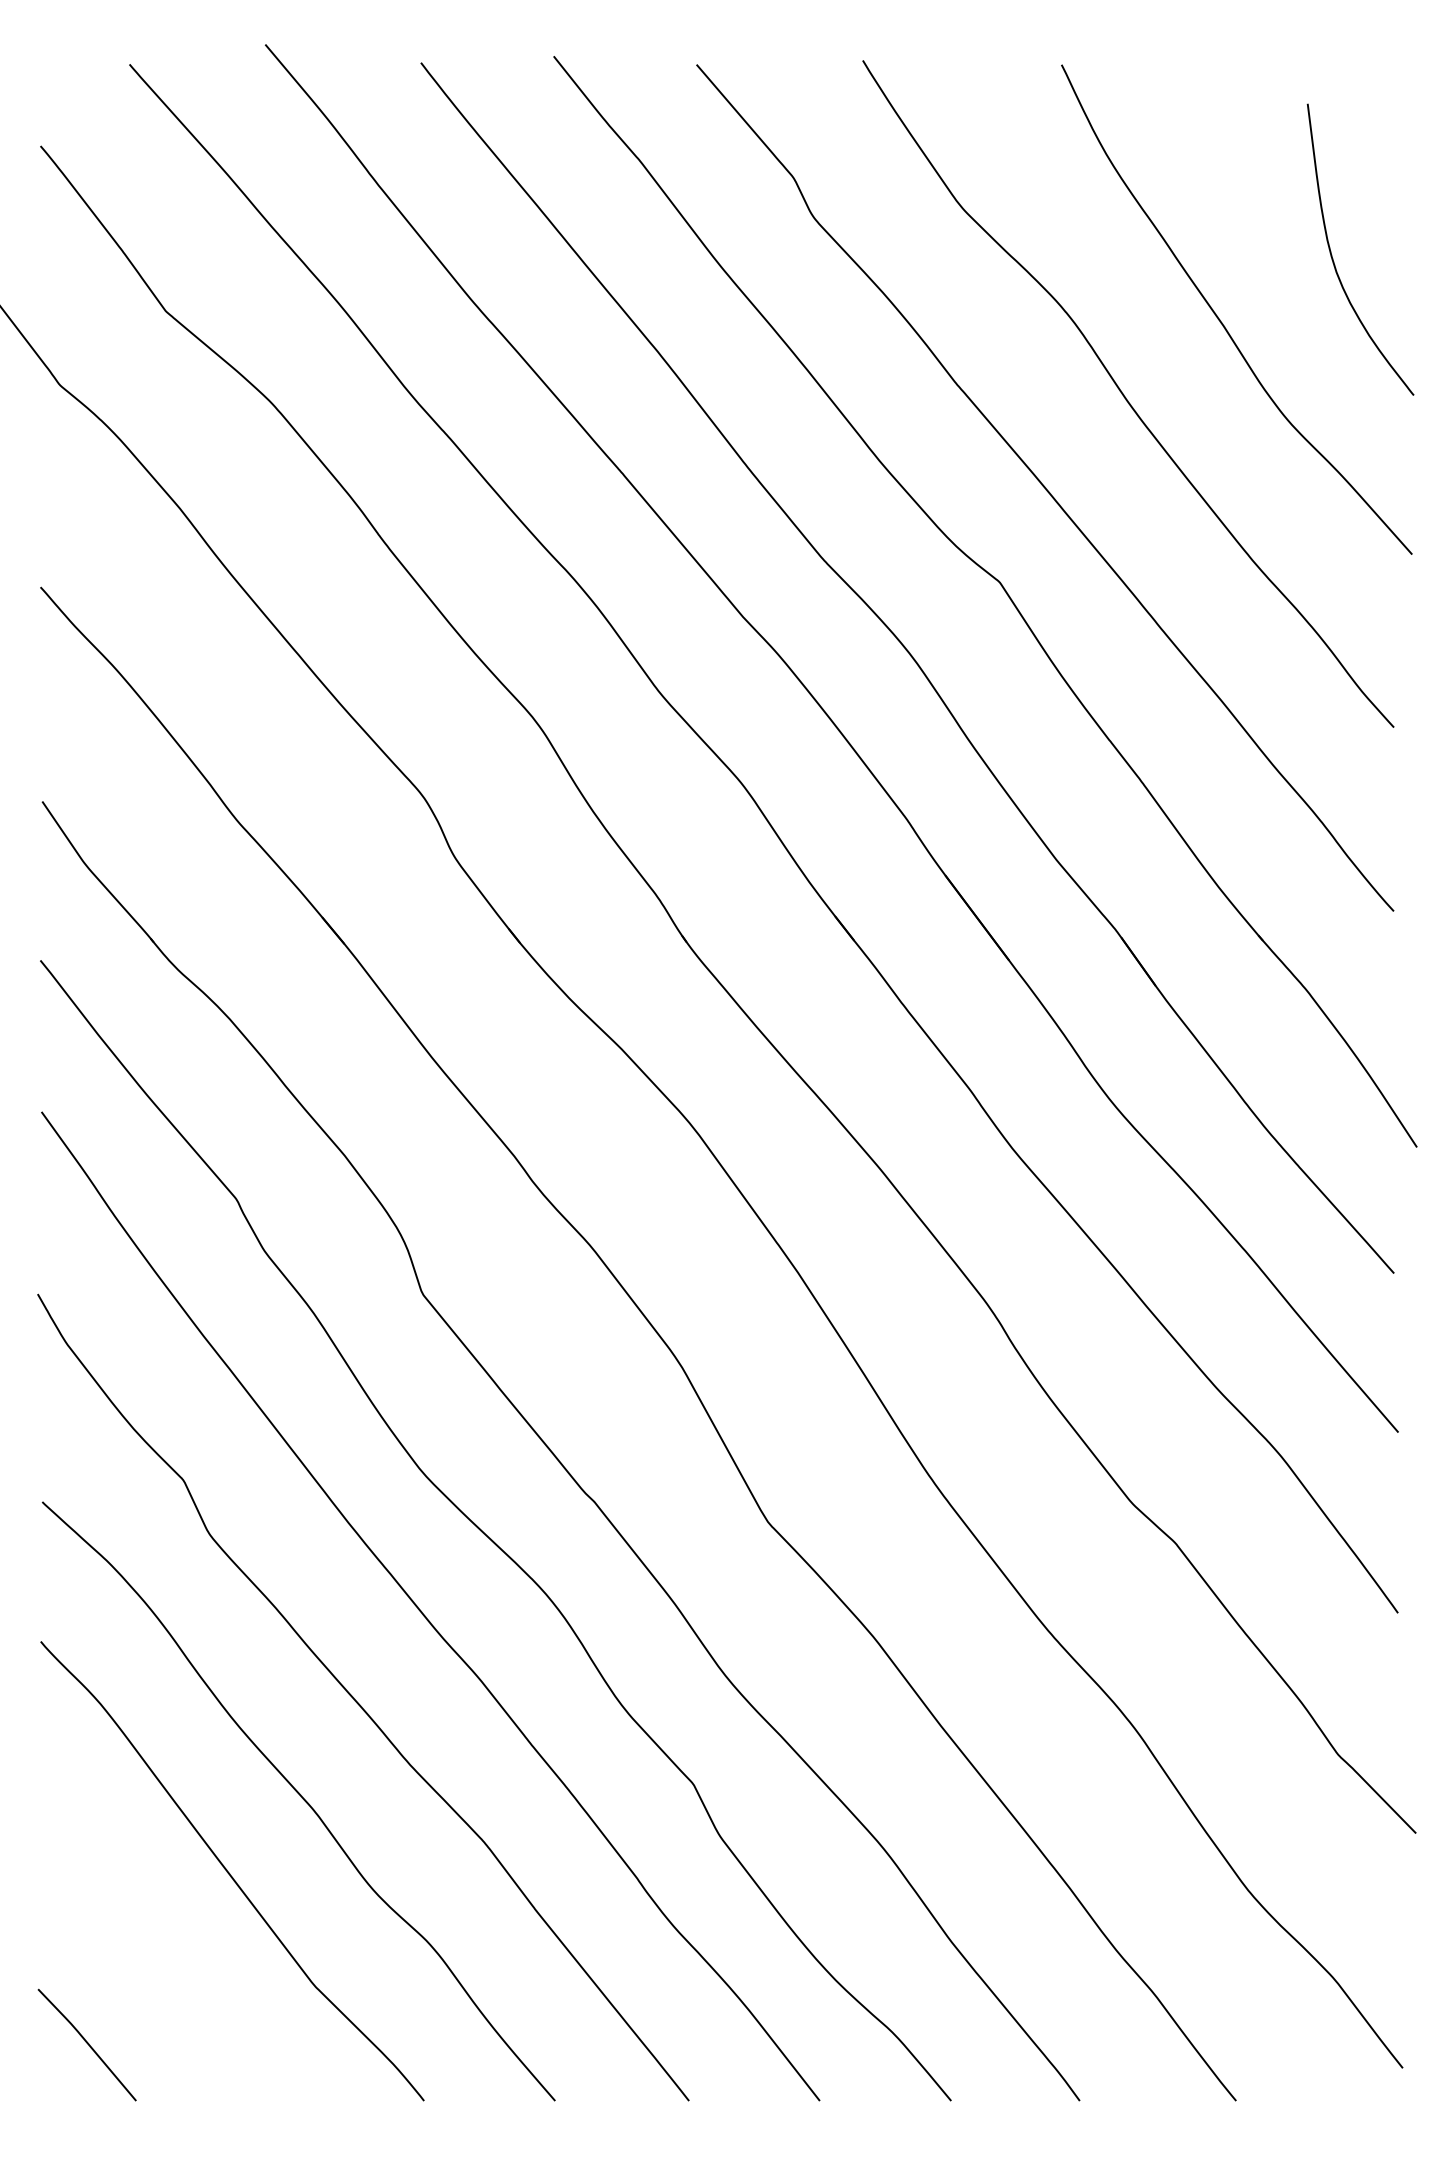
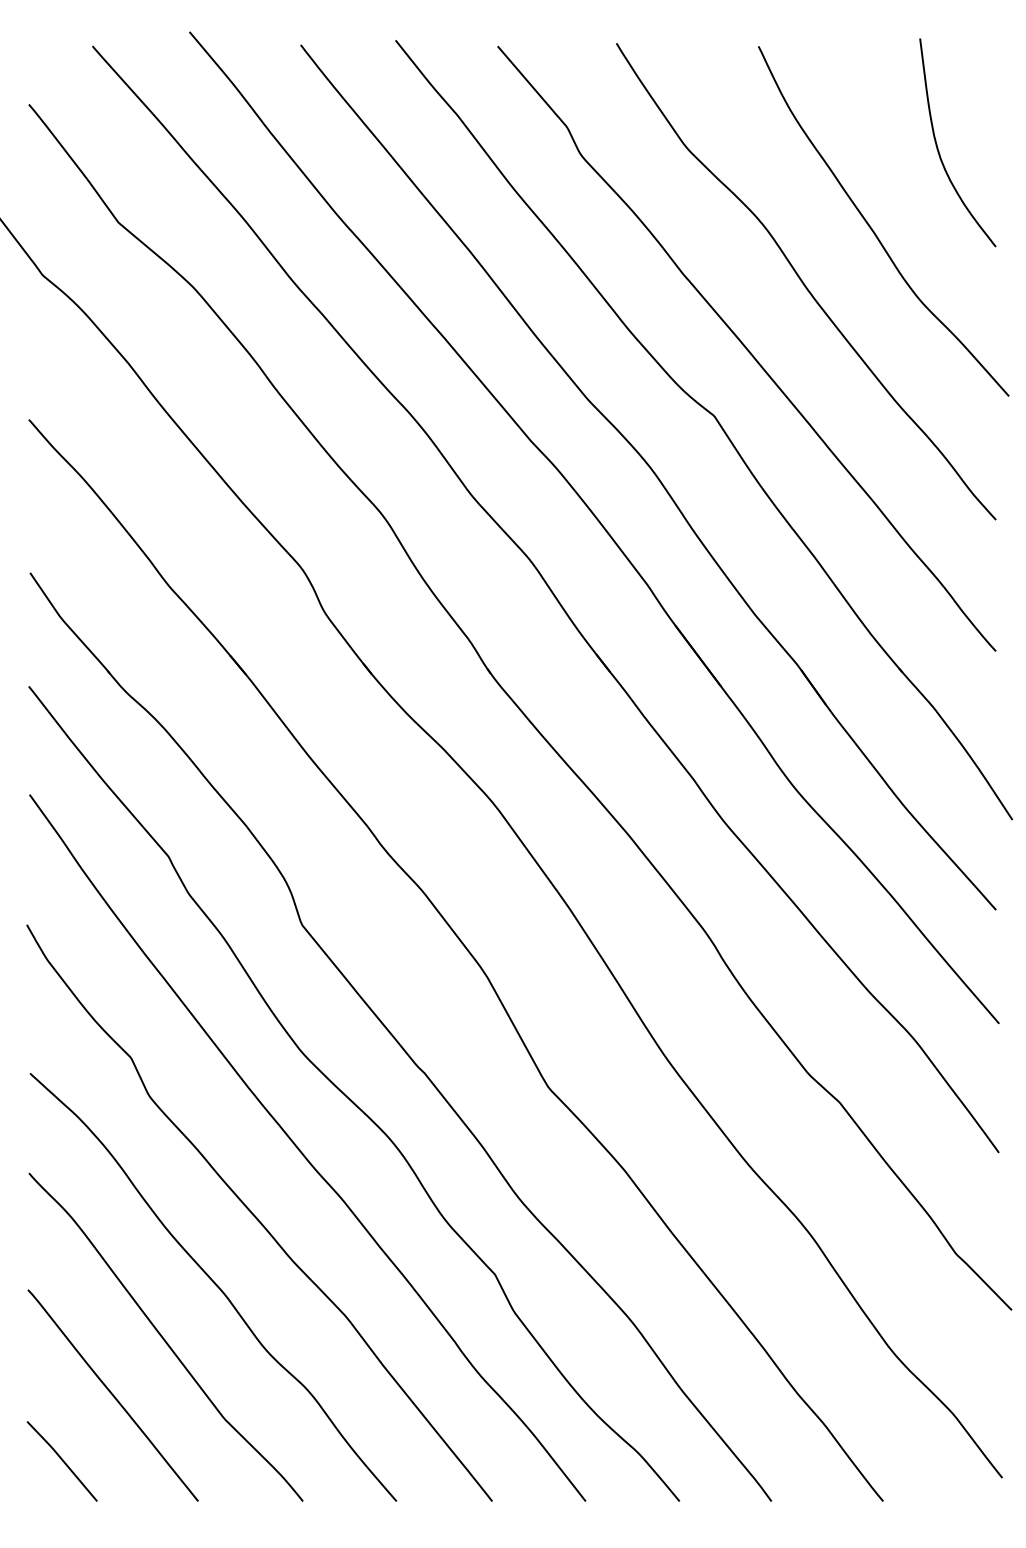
curve: (1333, 258) -> (938, 149), moved
curve: (158, 1952) -> (113, 1395), added

